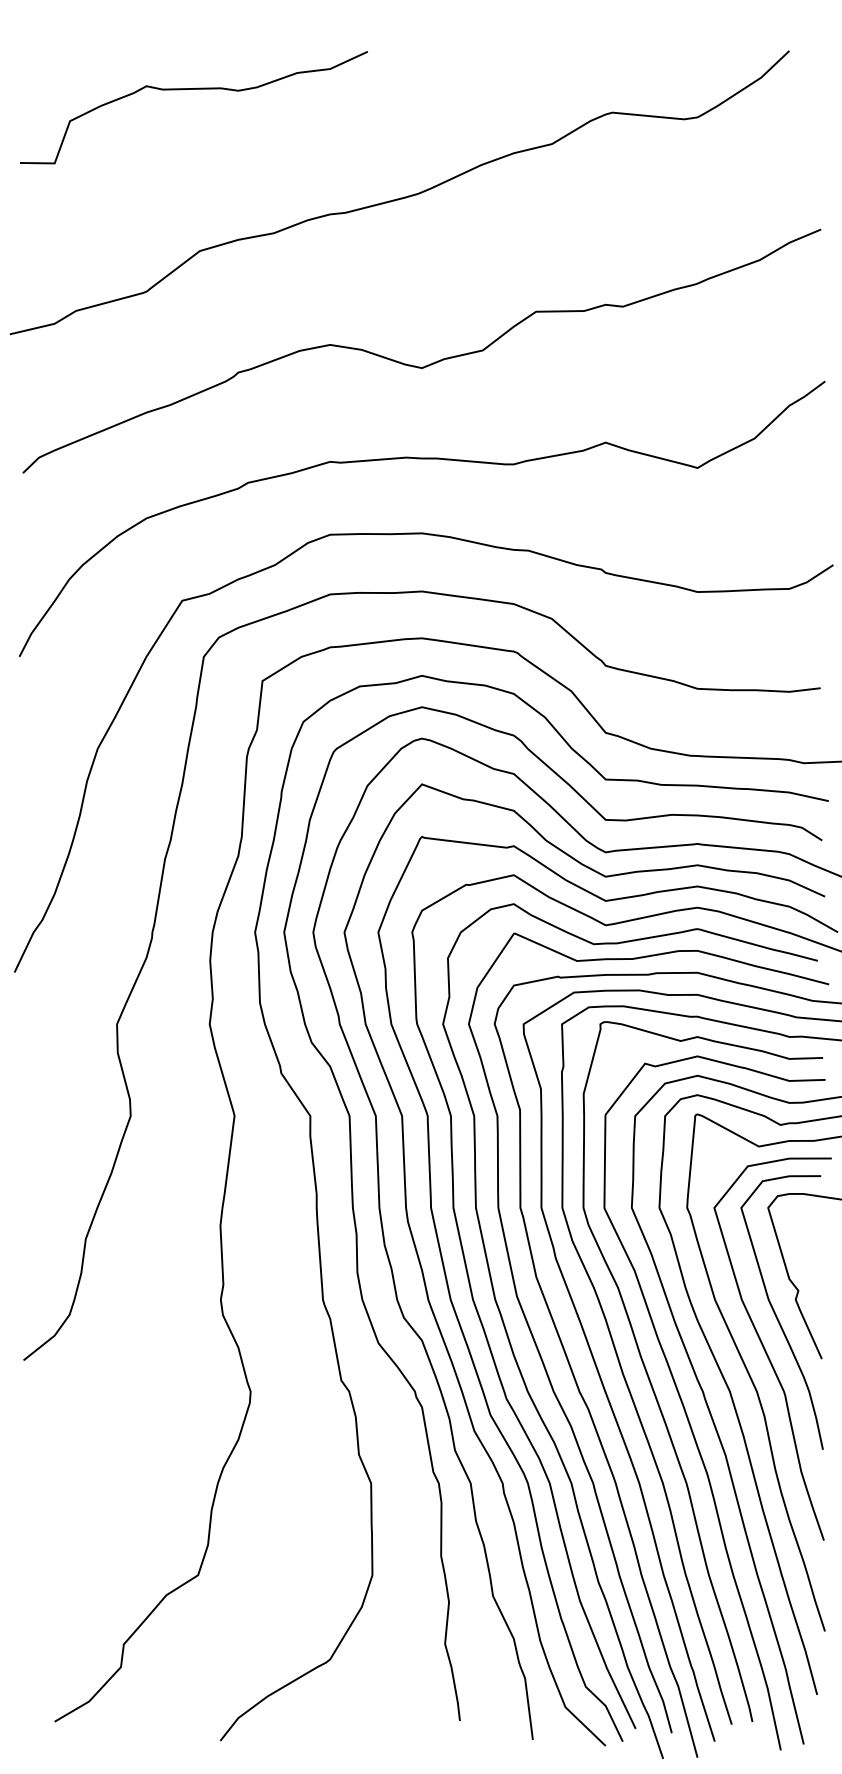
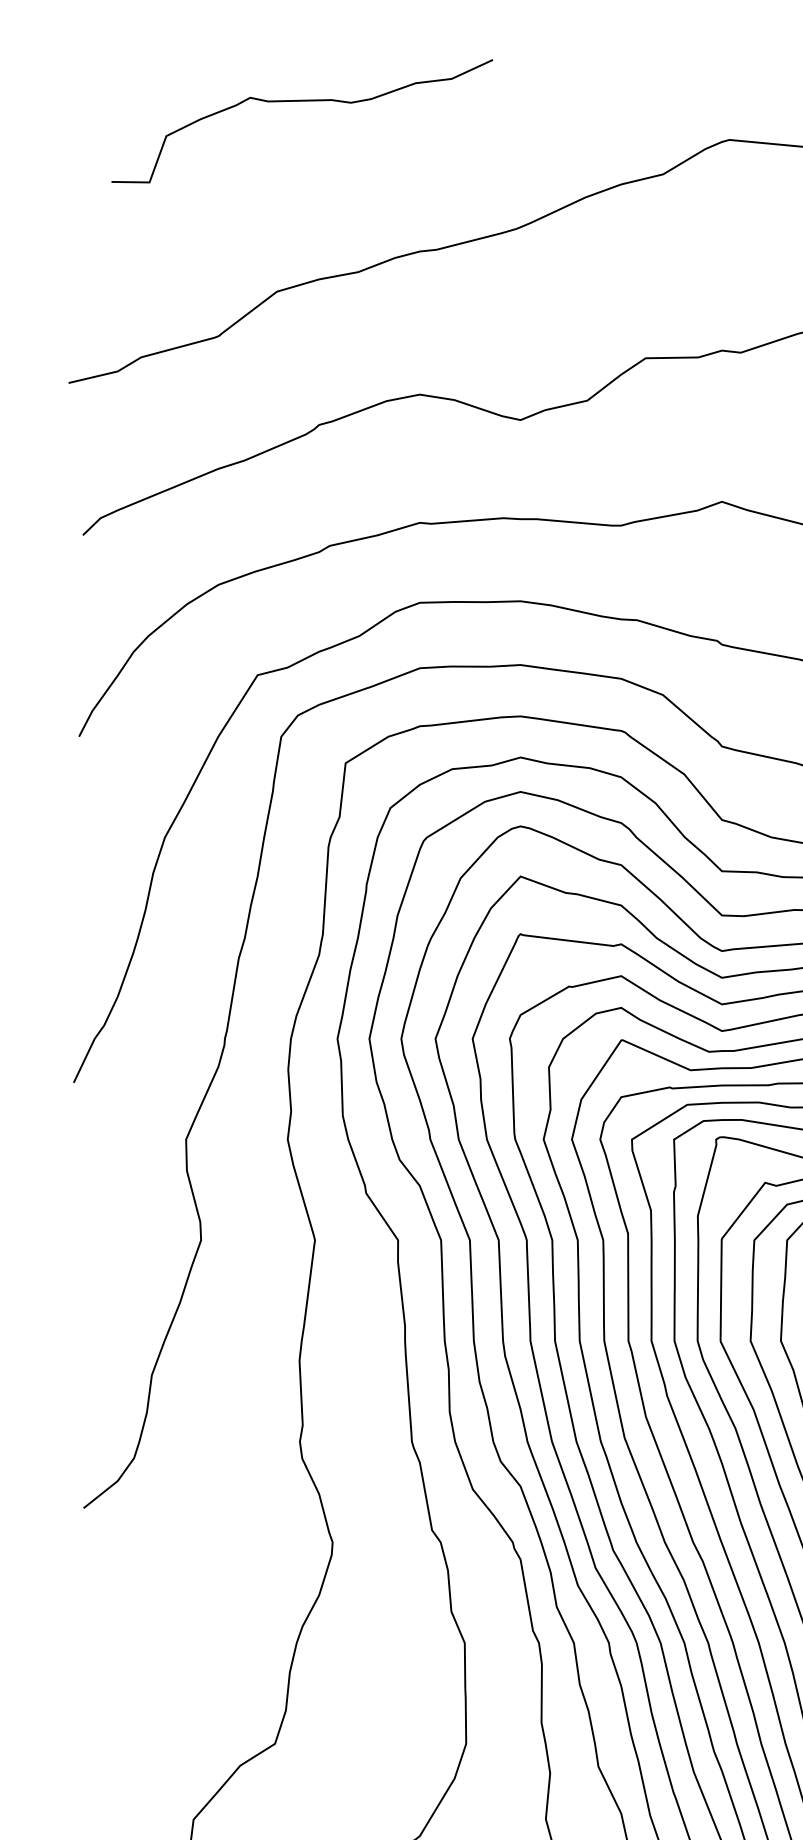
curve: (193, 89) -> (301, 101), moved

